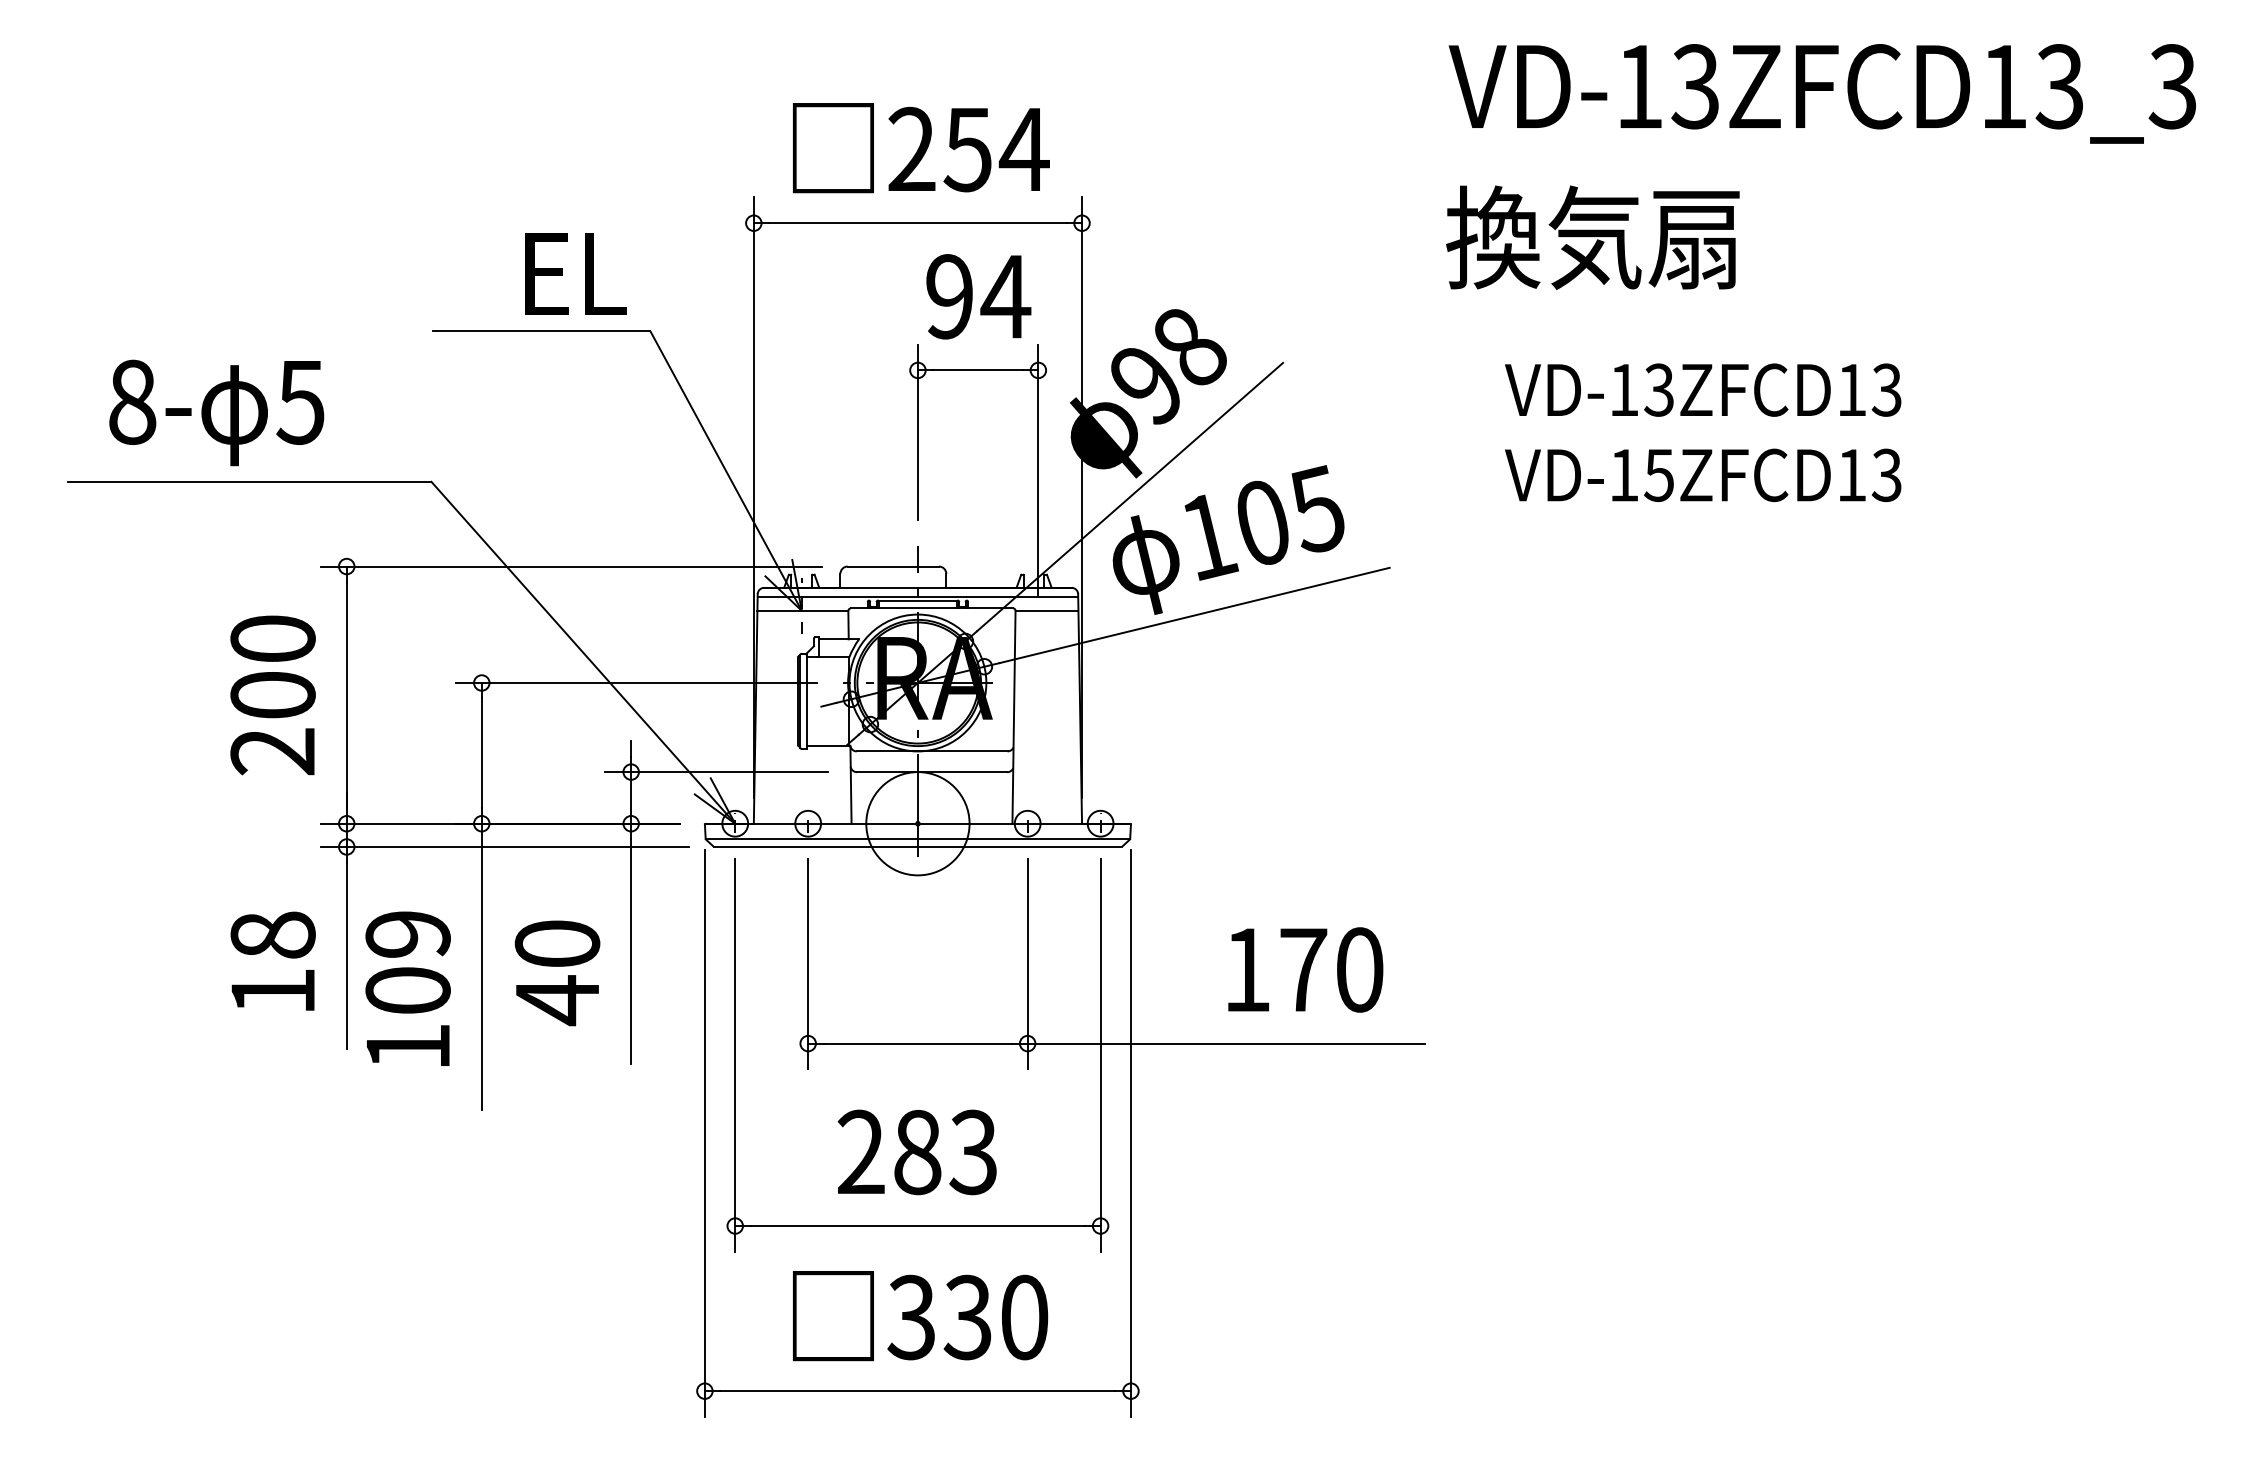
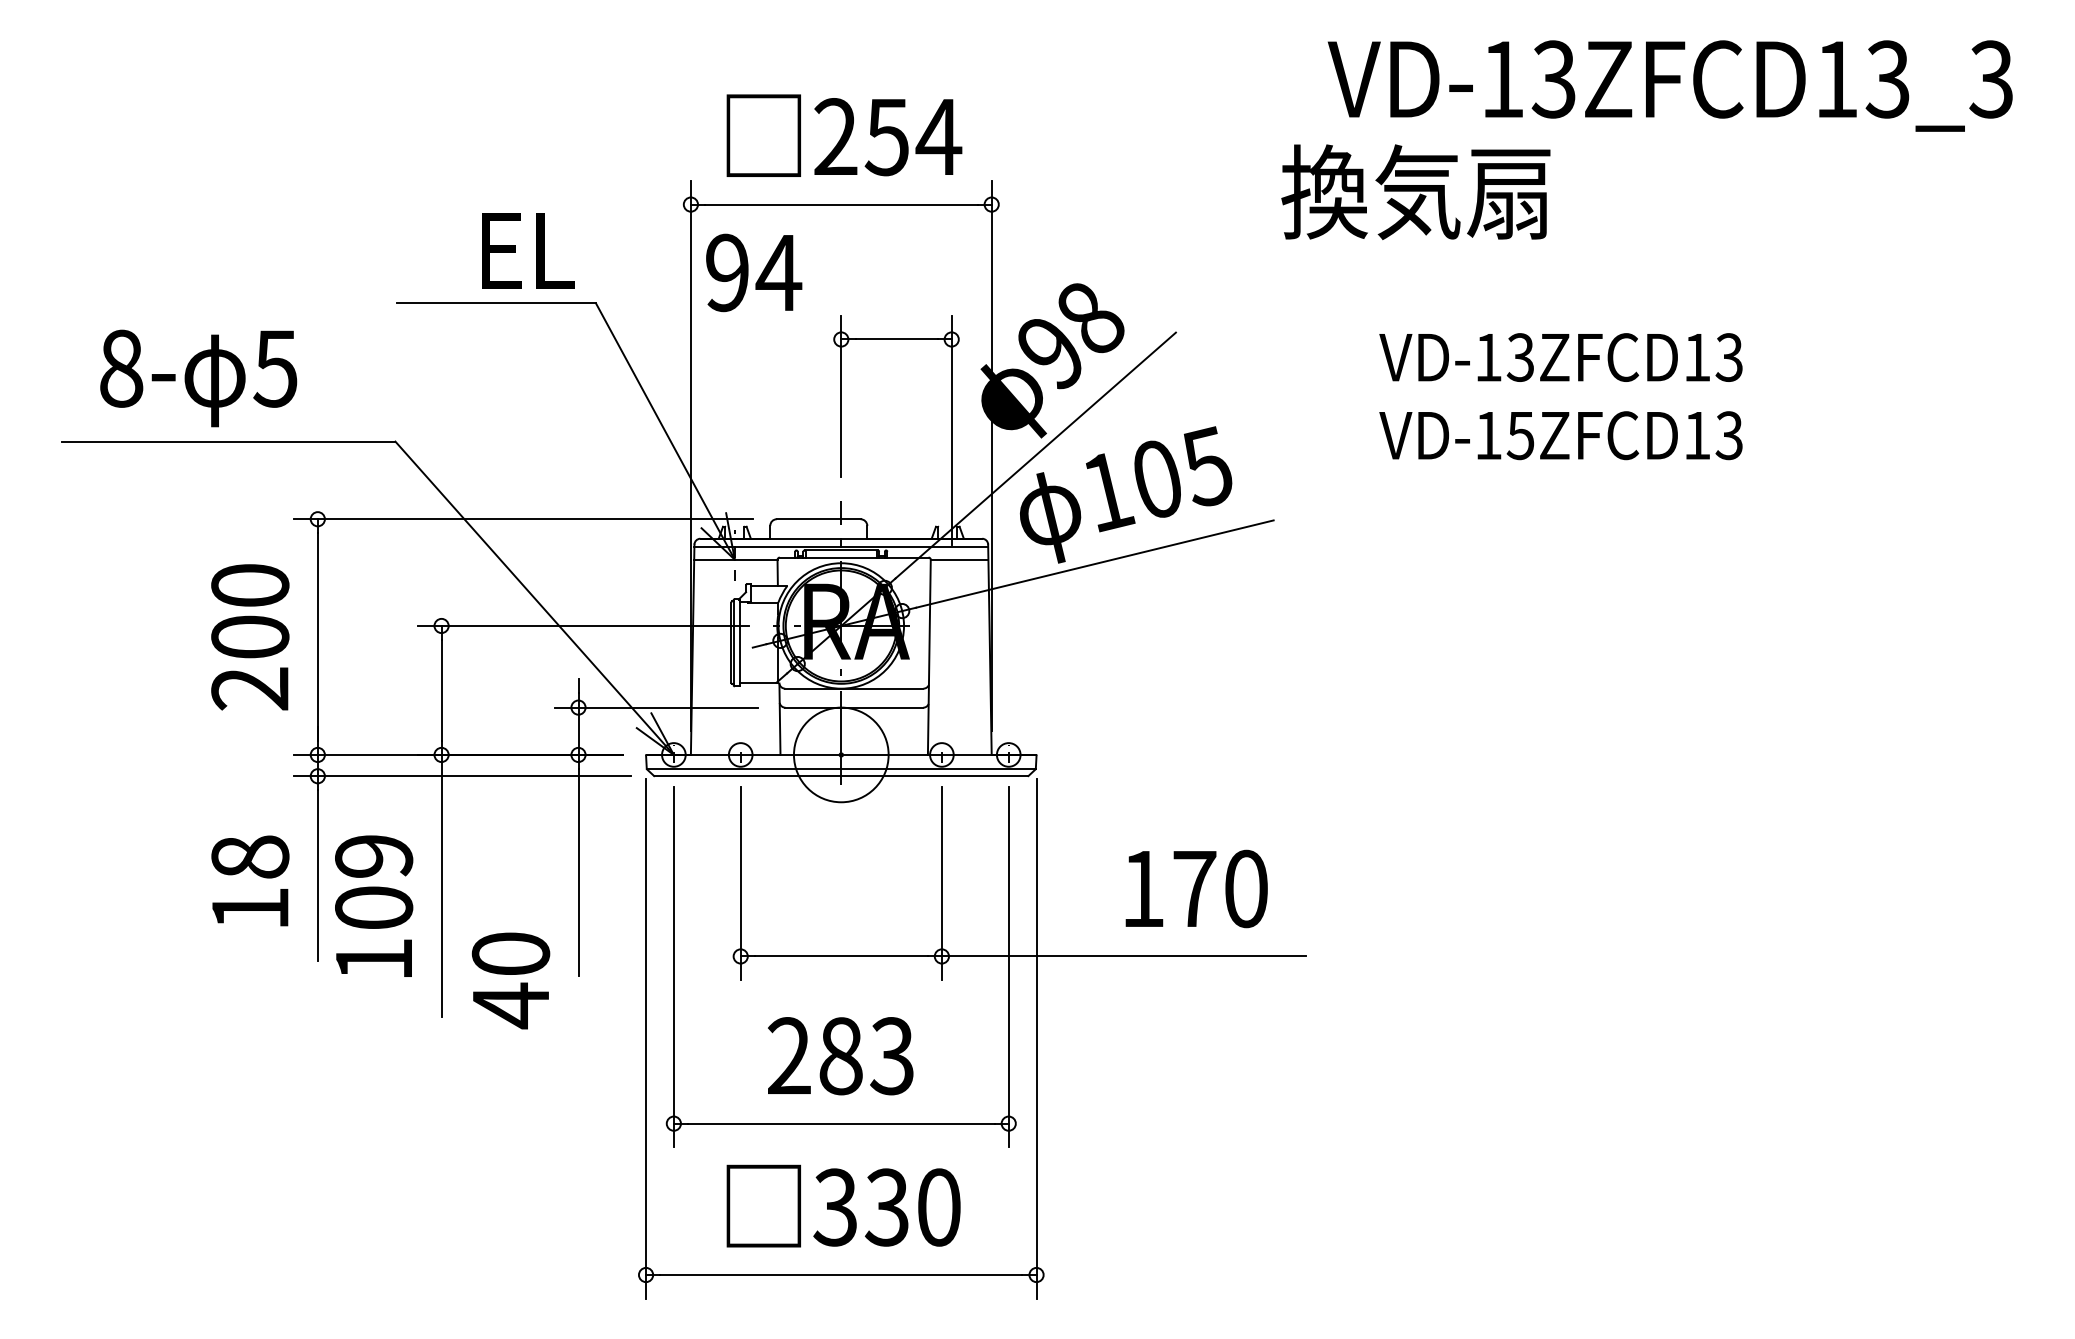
text: (1592, 237) -> (1415, 192), moved
text: (978, 296) -> (753, 272), moved
text: (557, 973) -> (510, 981), moved

